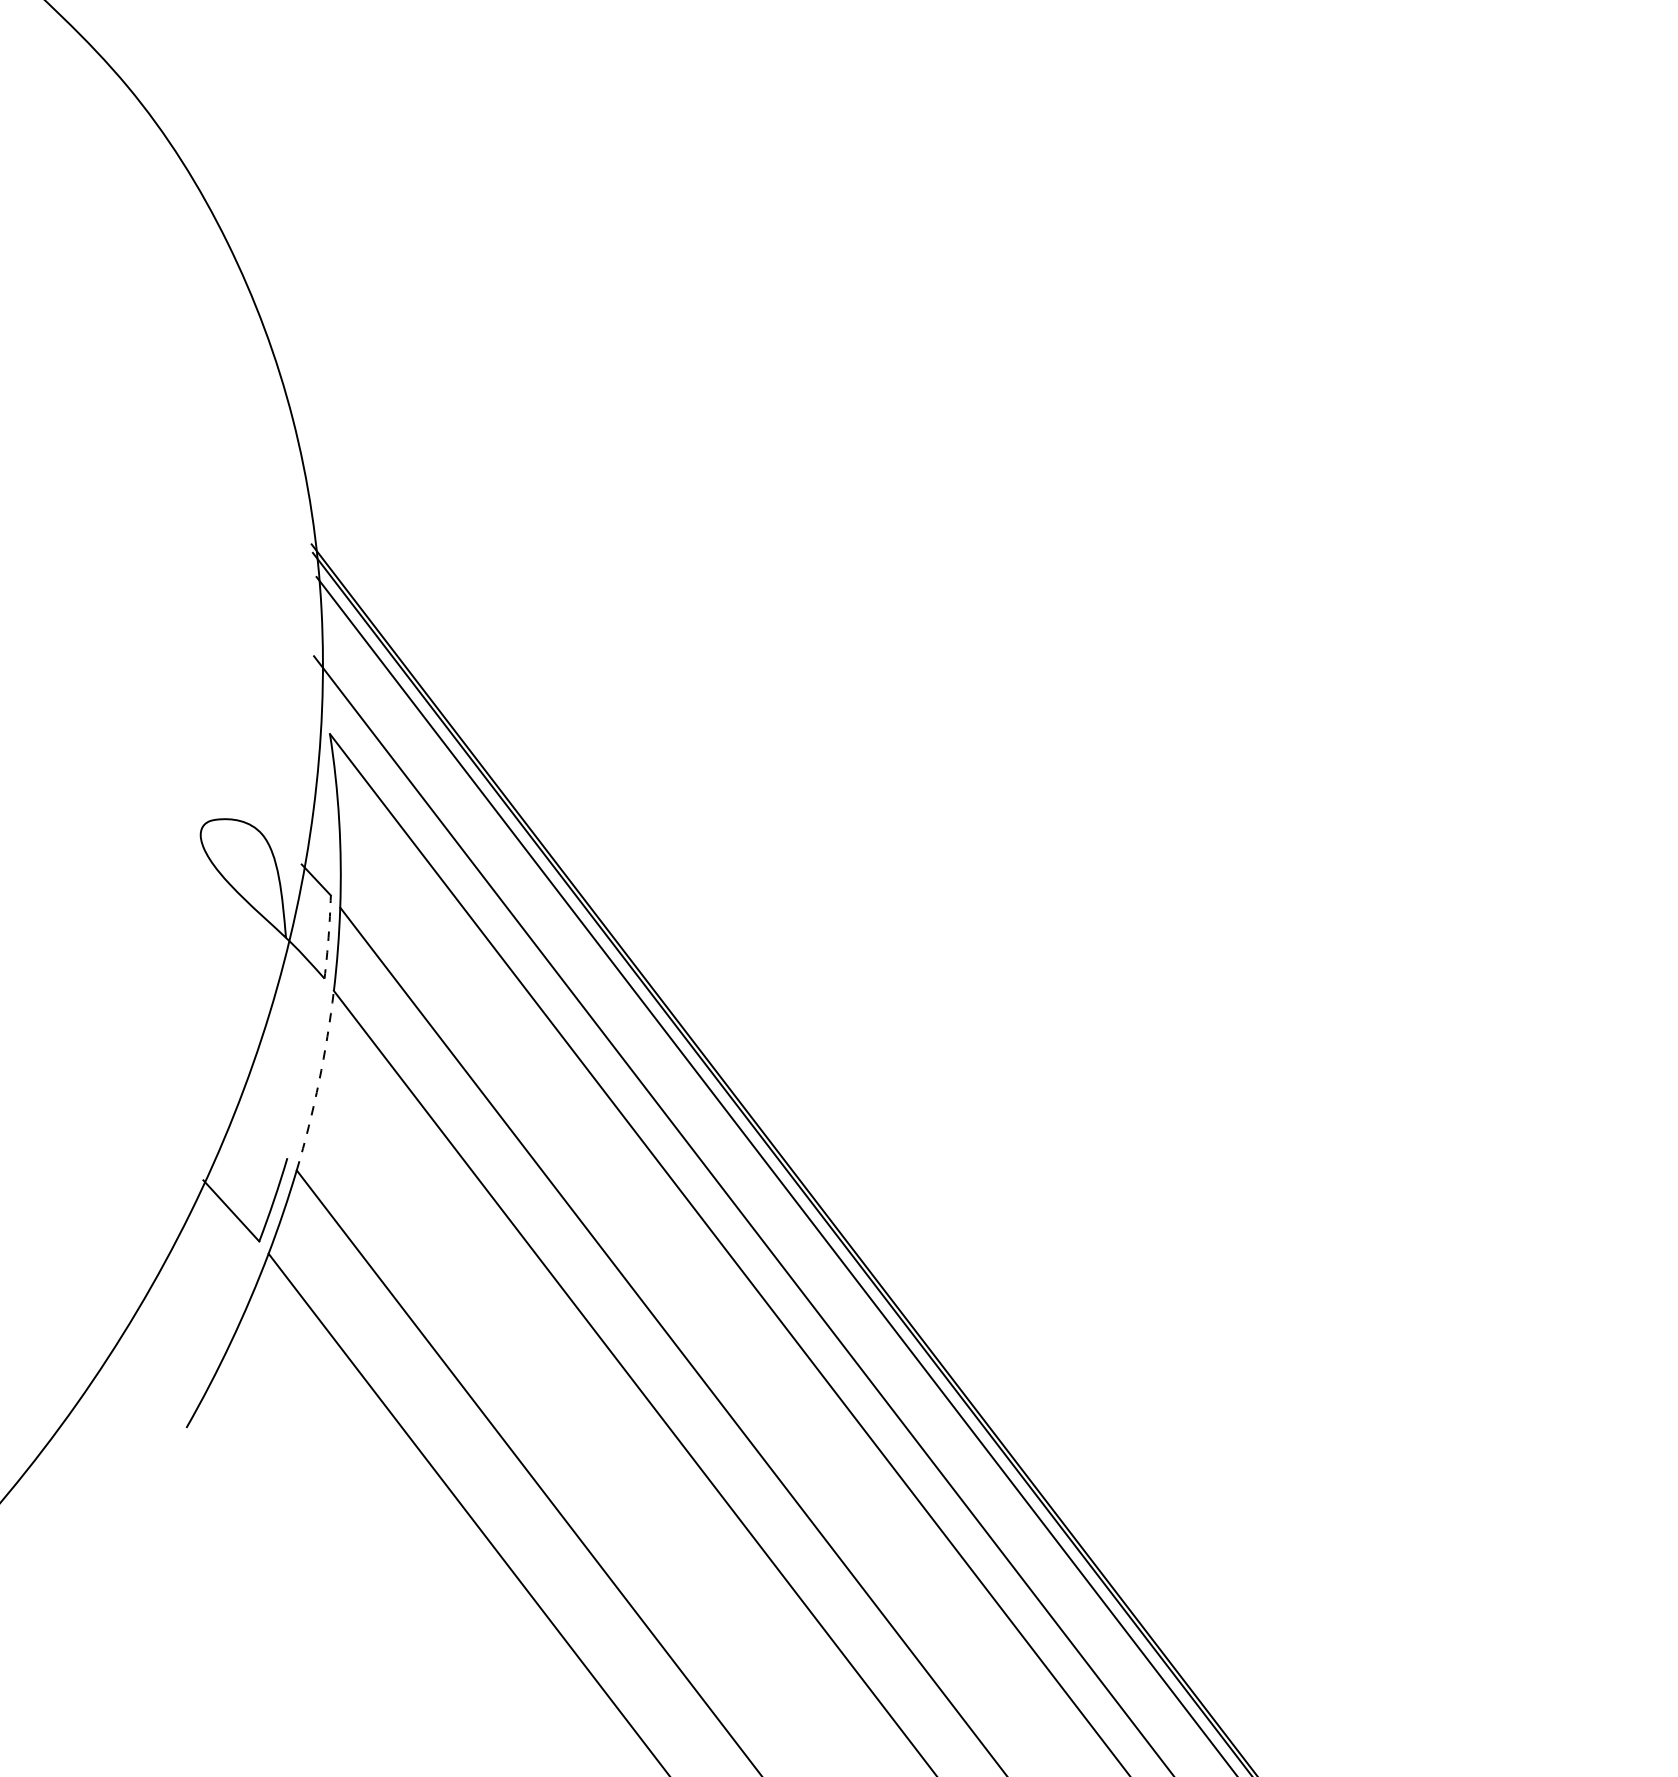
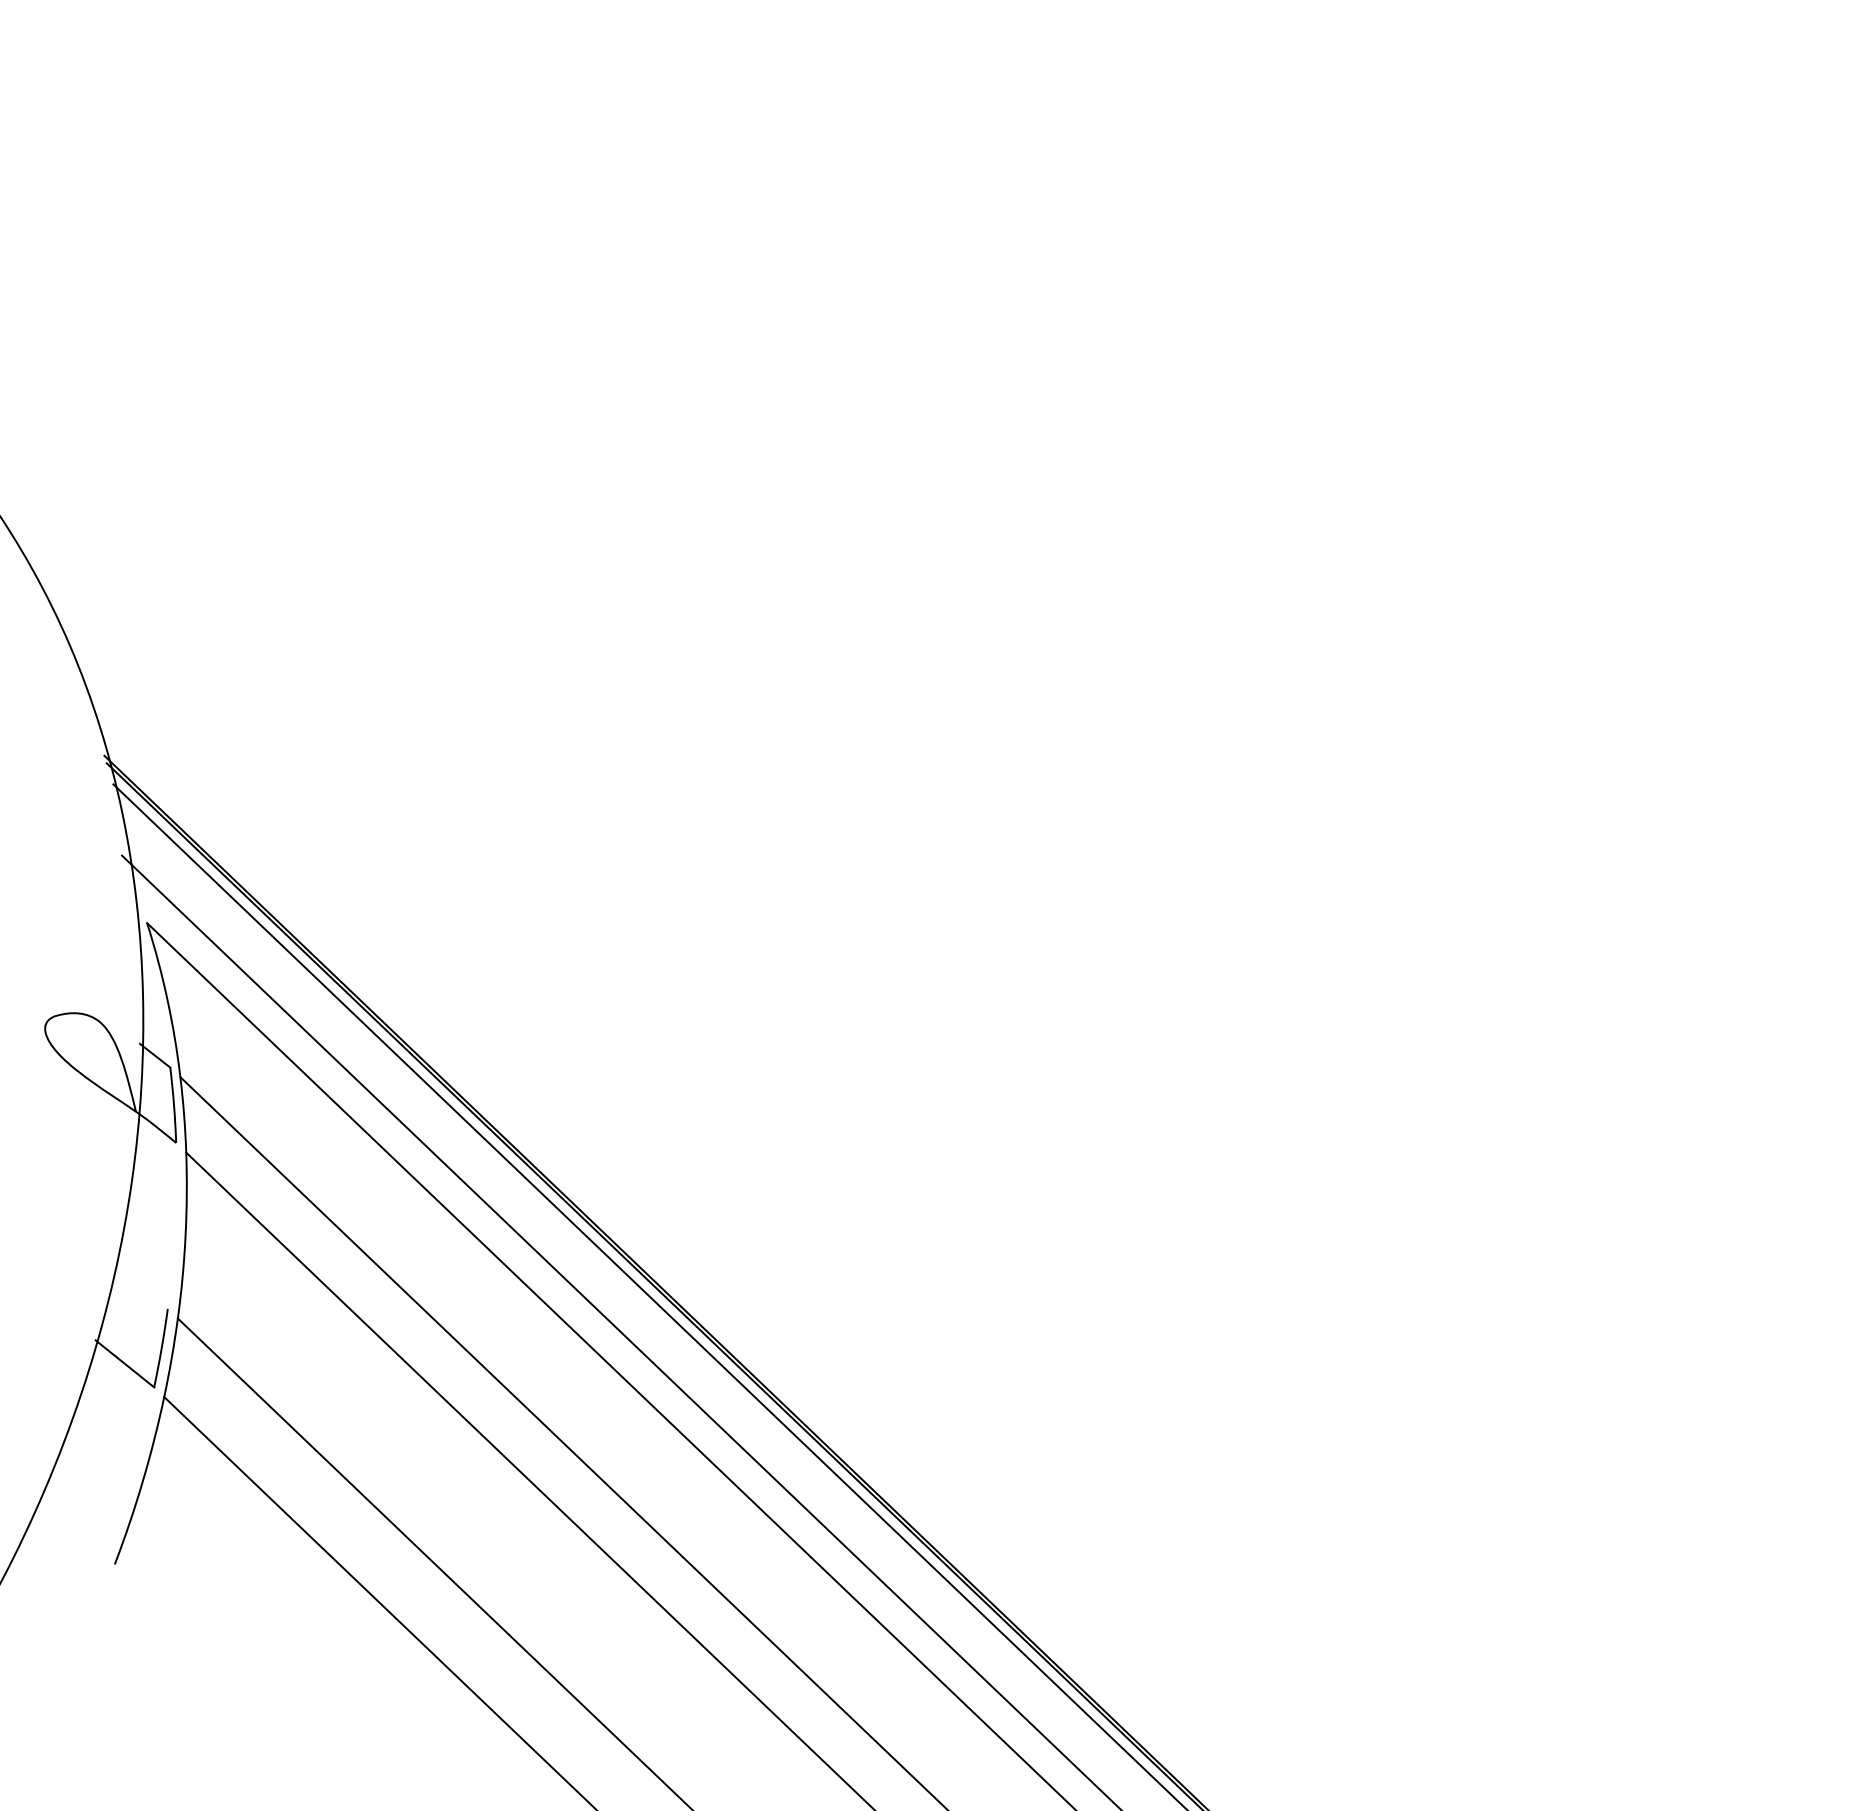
arc: (329, 937) -> (174, 1105), dashed -> solid
arc: (319, 1081) -> (185, 1235), dashed -> solid

